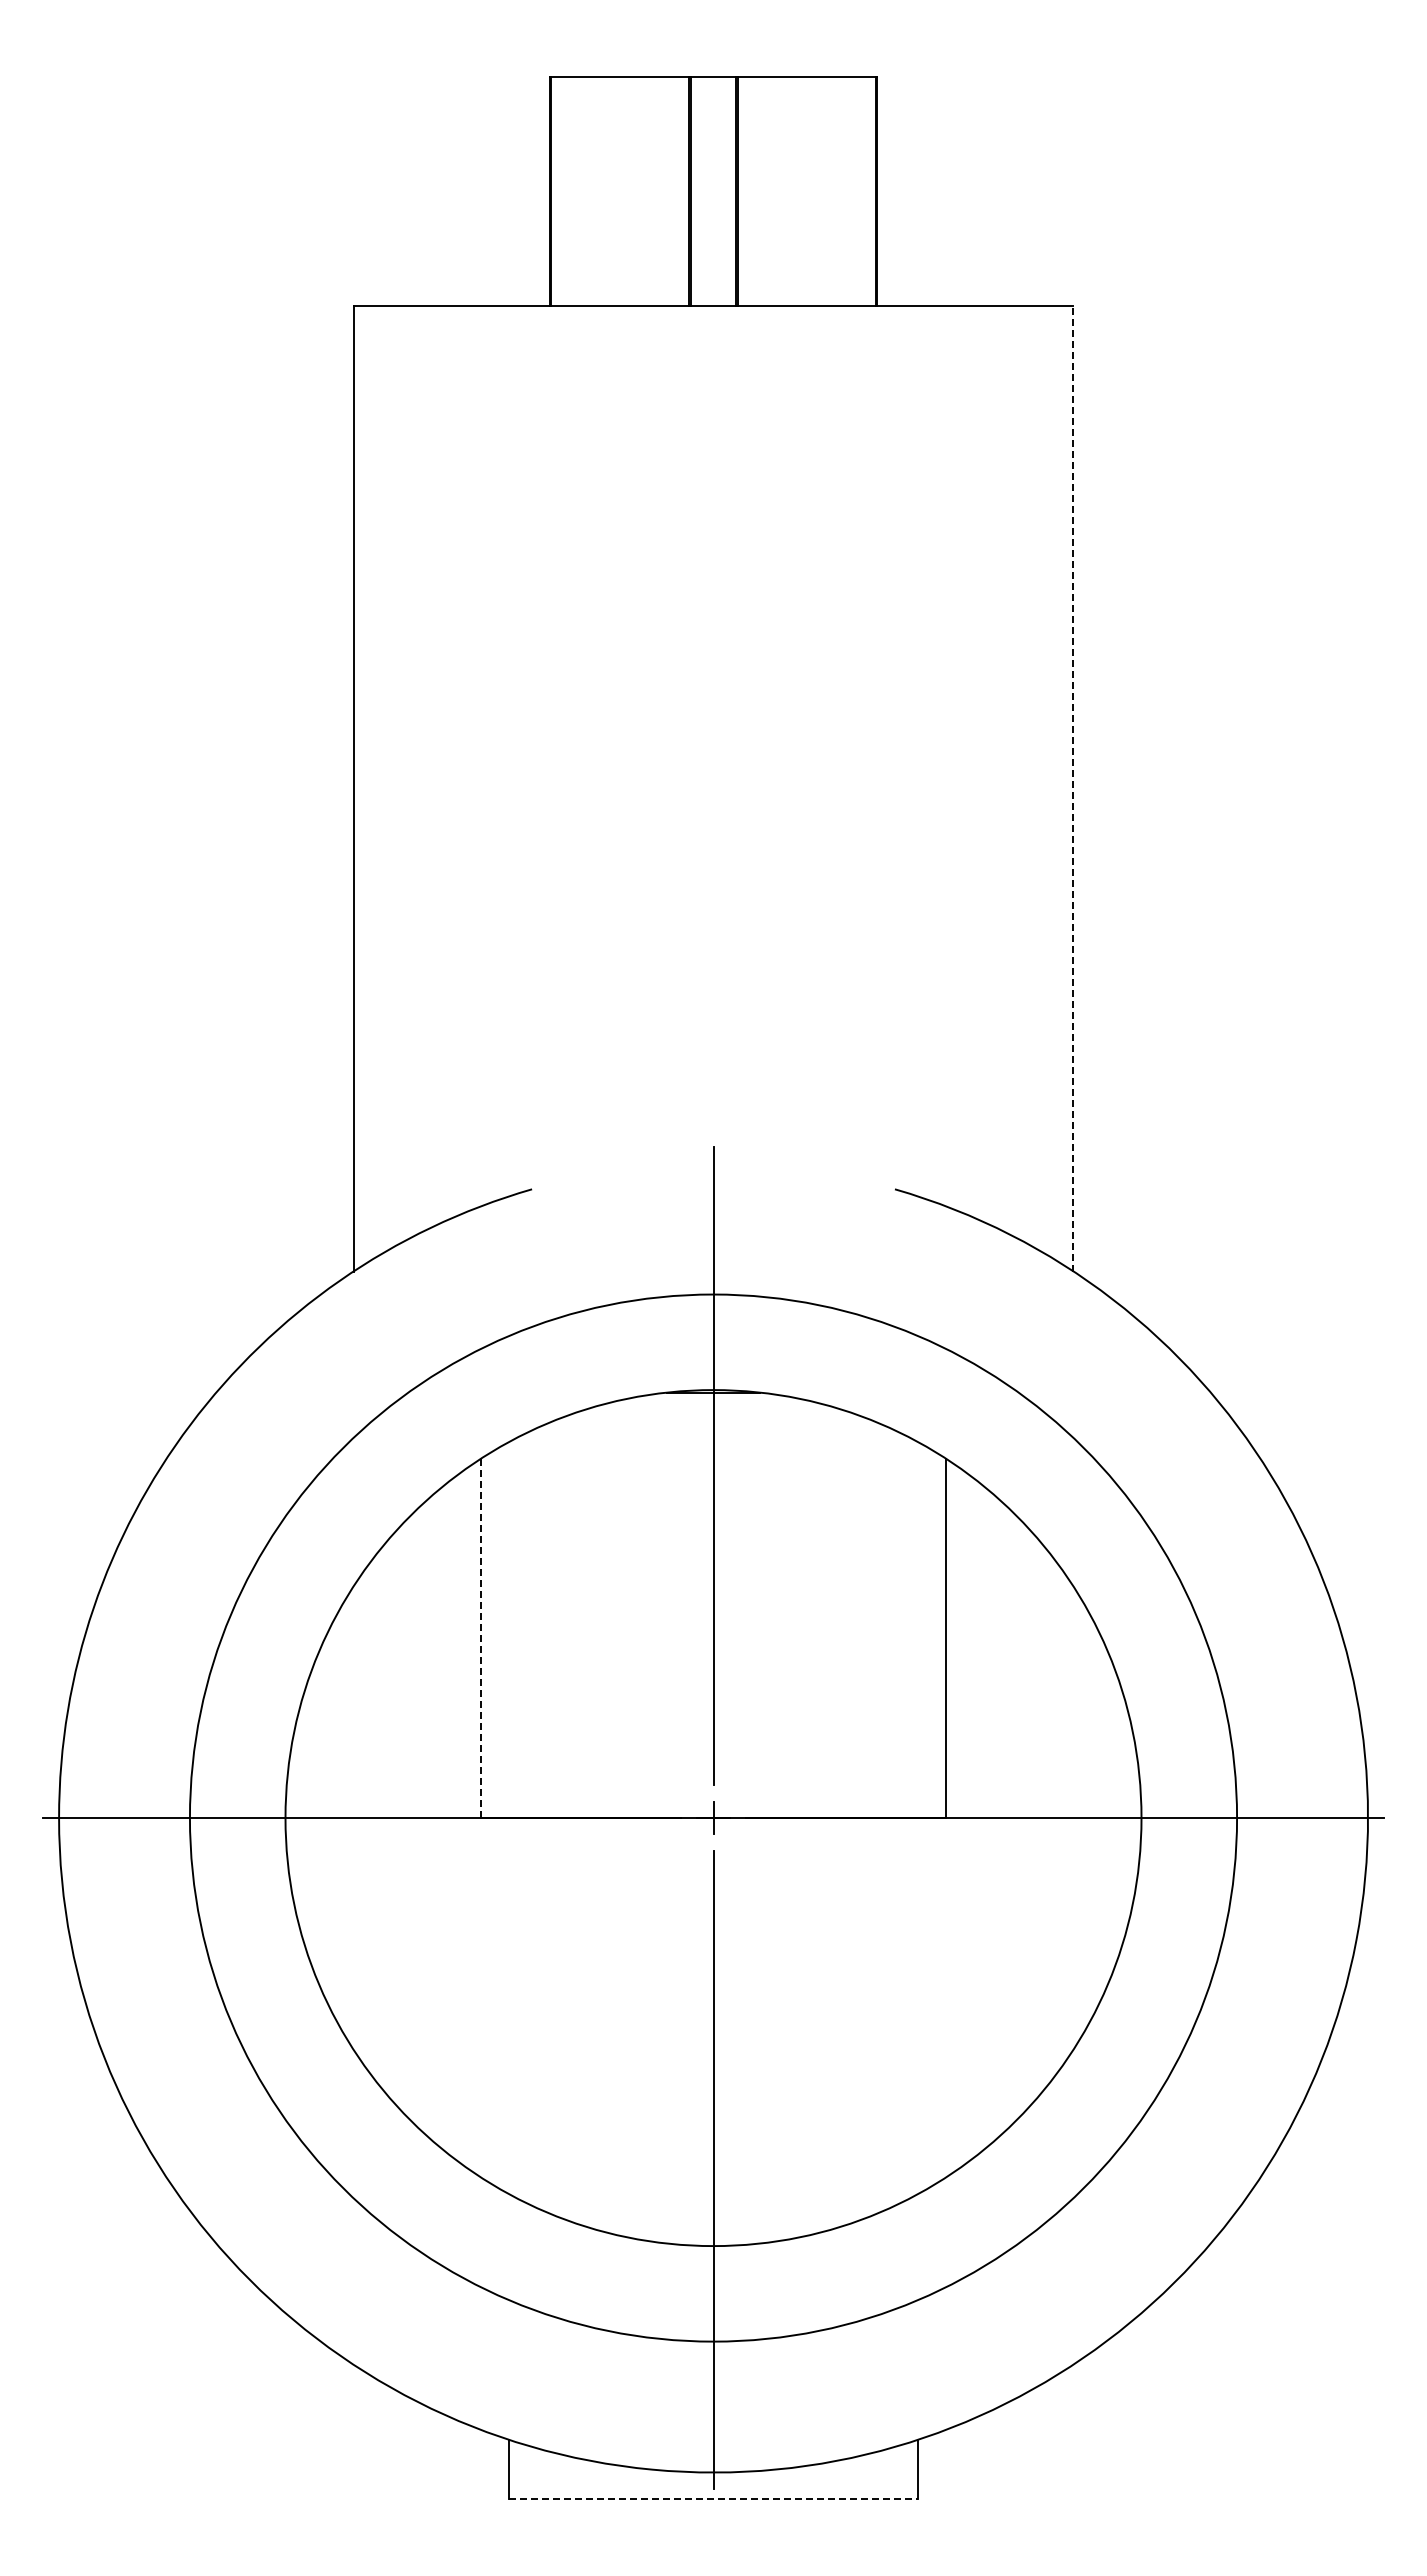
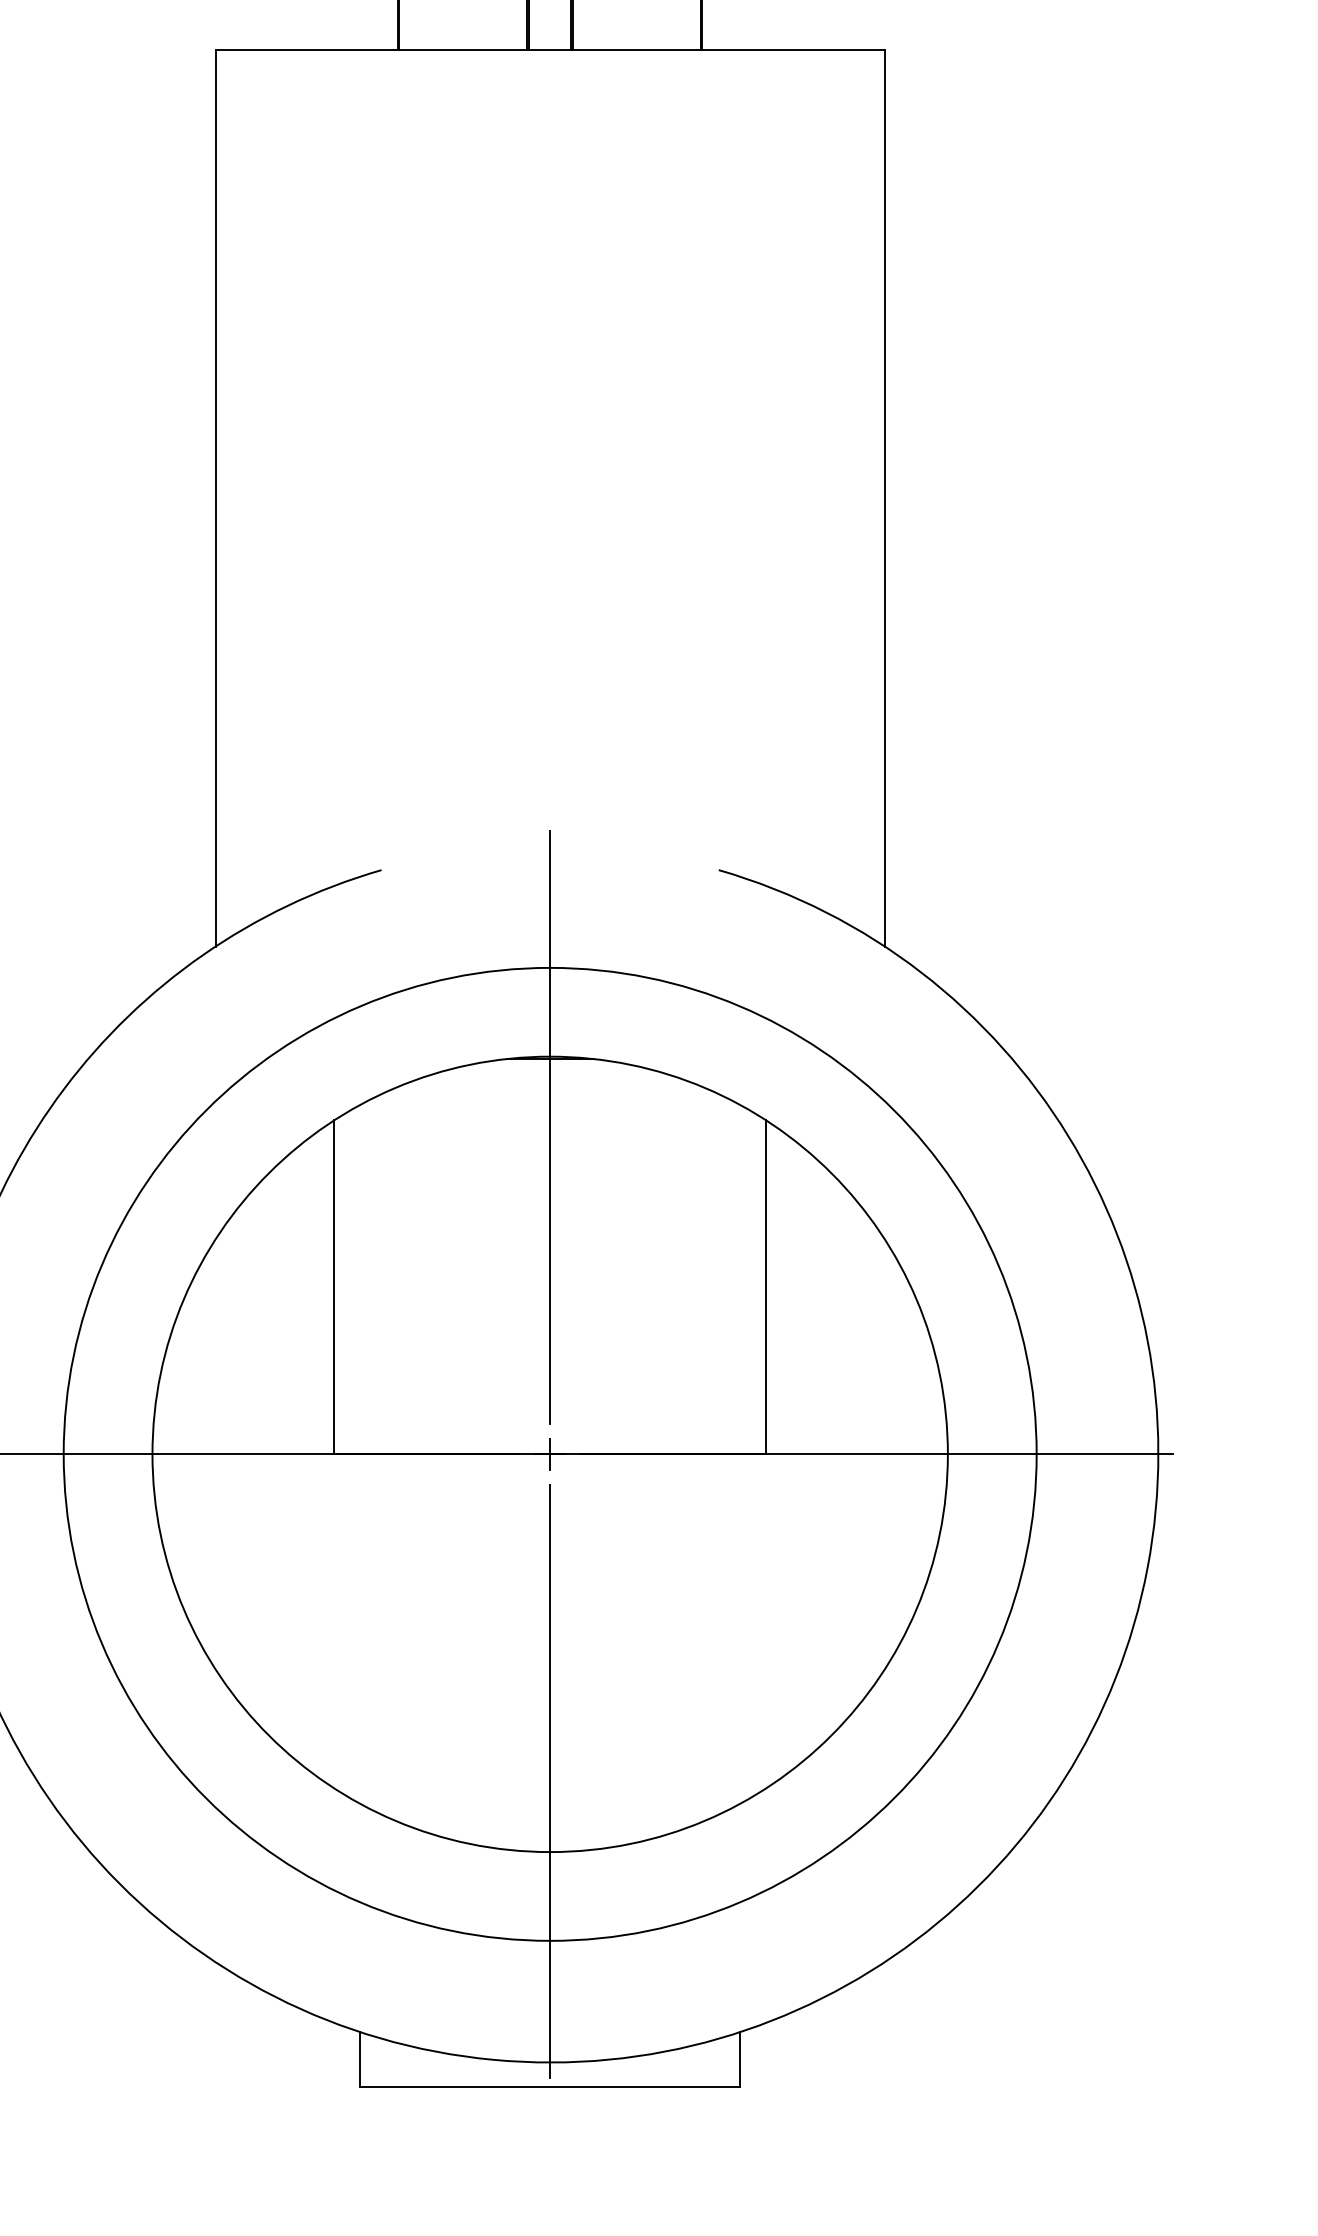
line: (1073, 788) -> (884, 497), dashed -> solid
line: (481, 1638) -> (334, 1287), dashed -> solid
line: (713, 2498) -> (550, 2086), dashed -> solid

